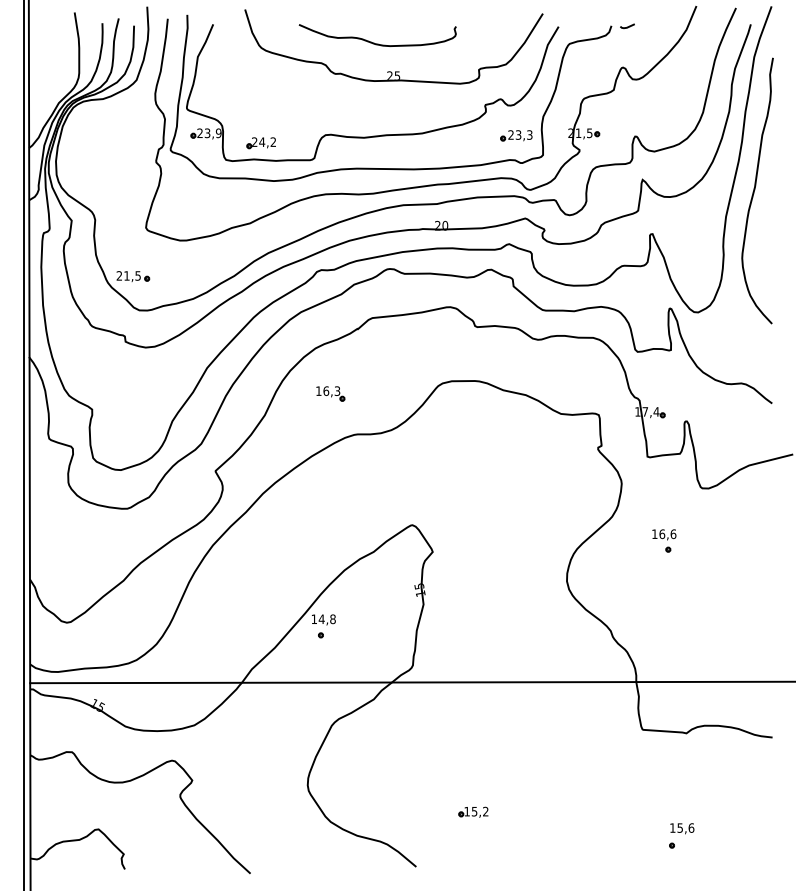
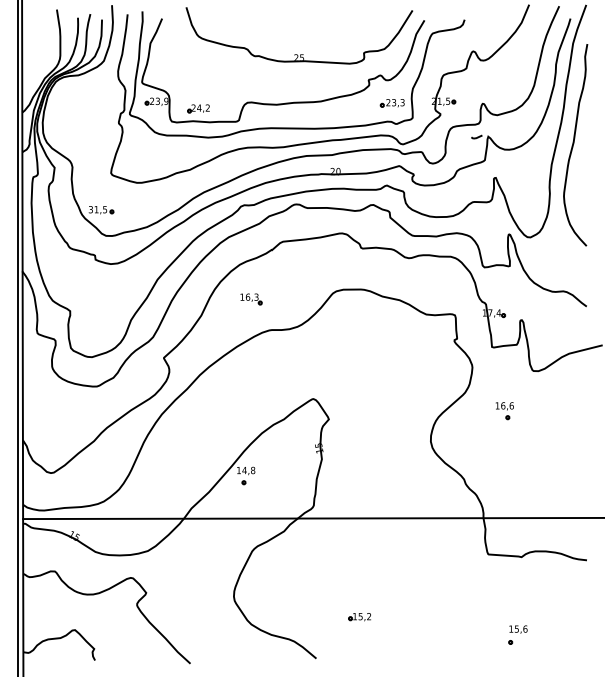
curve: (627, 26) -> (476, 137), moved
curve: (374, 42) -> (284, 32), removed
text: (119, 276) -> (90, 210), 21,5 -> 31,5

